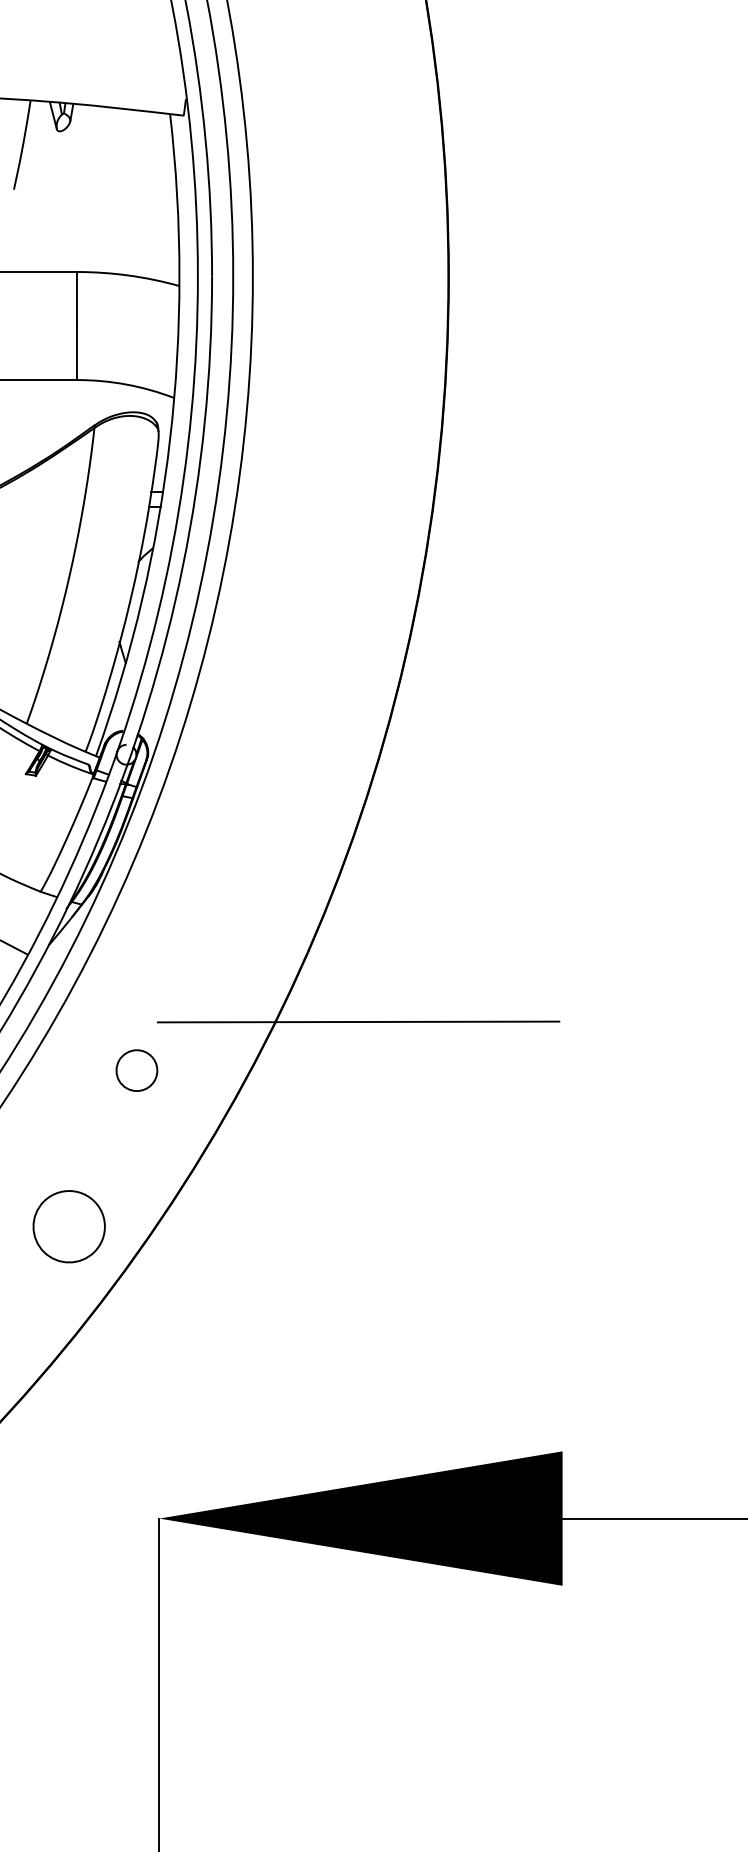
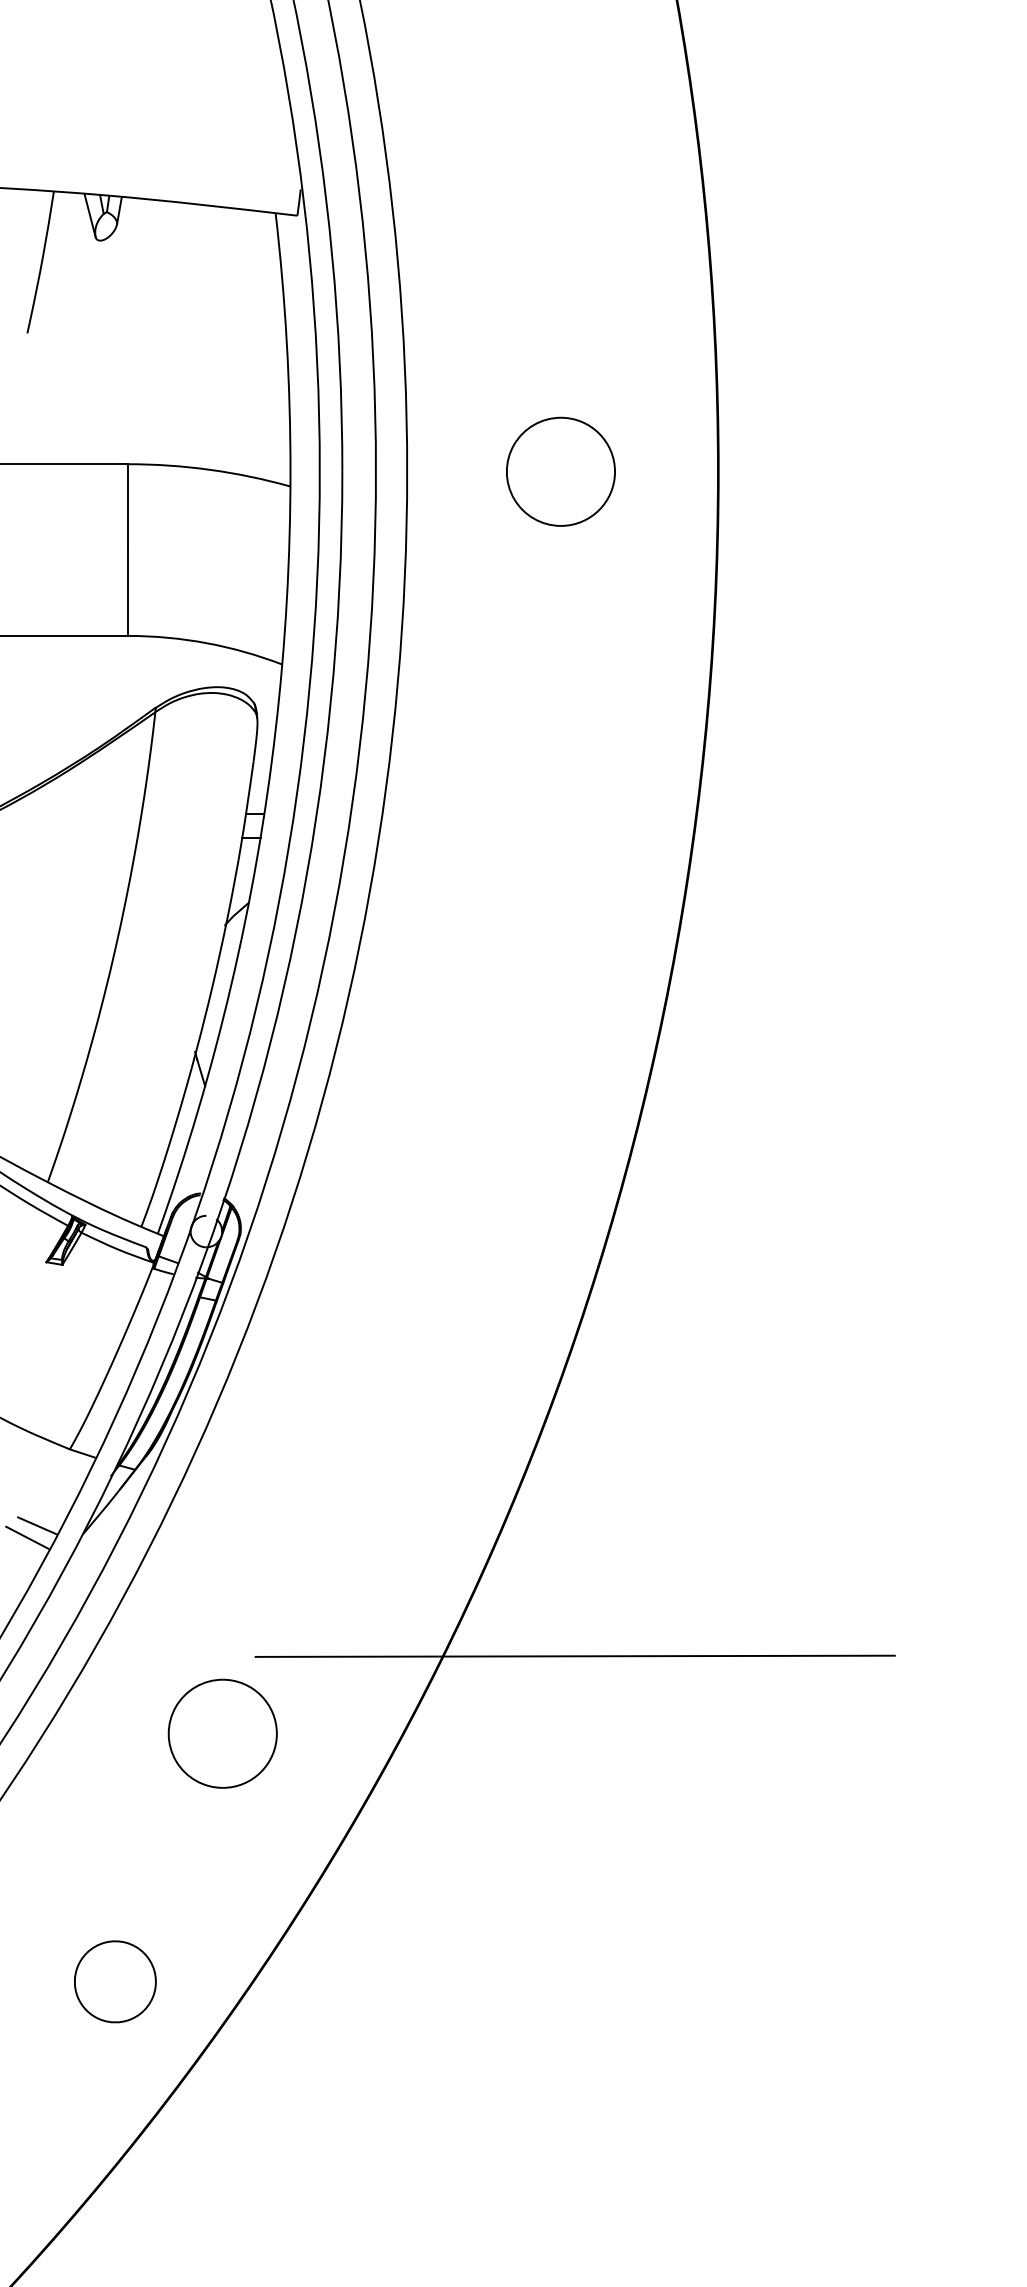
part: (349, 276) -> (560, 471), added
line: (20, 939) -> (37, 1525), added
part: (136, 1070) -> (222, 1733), size x1.67
part: (69, 1226) -> (115, 1981), size x0.71

